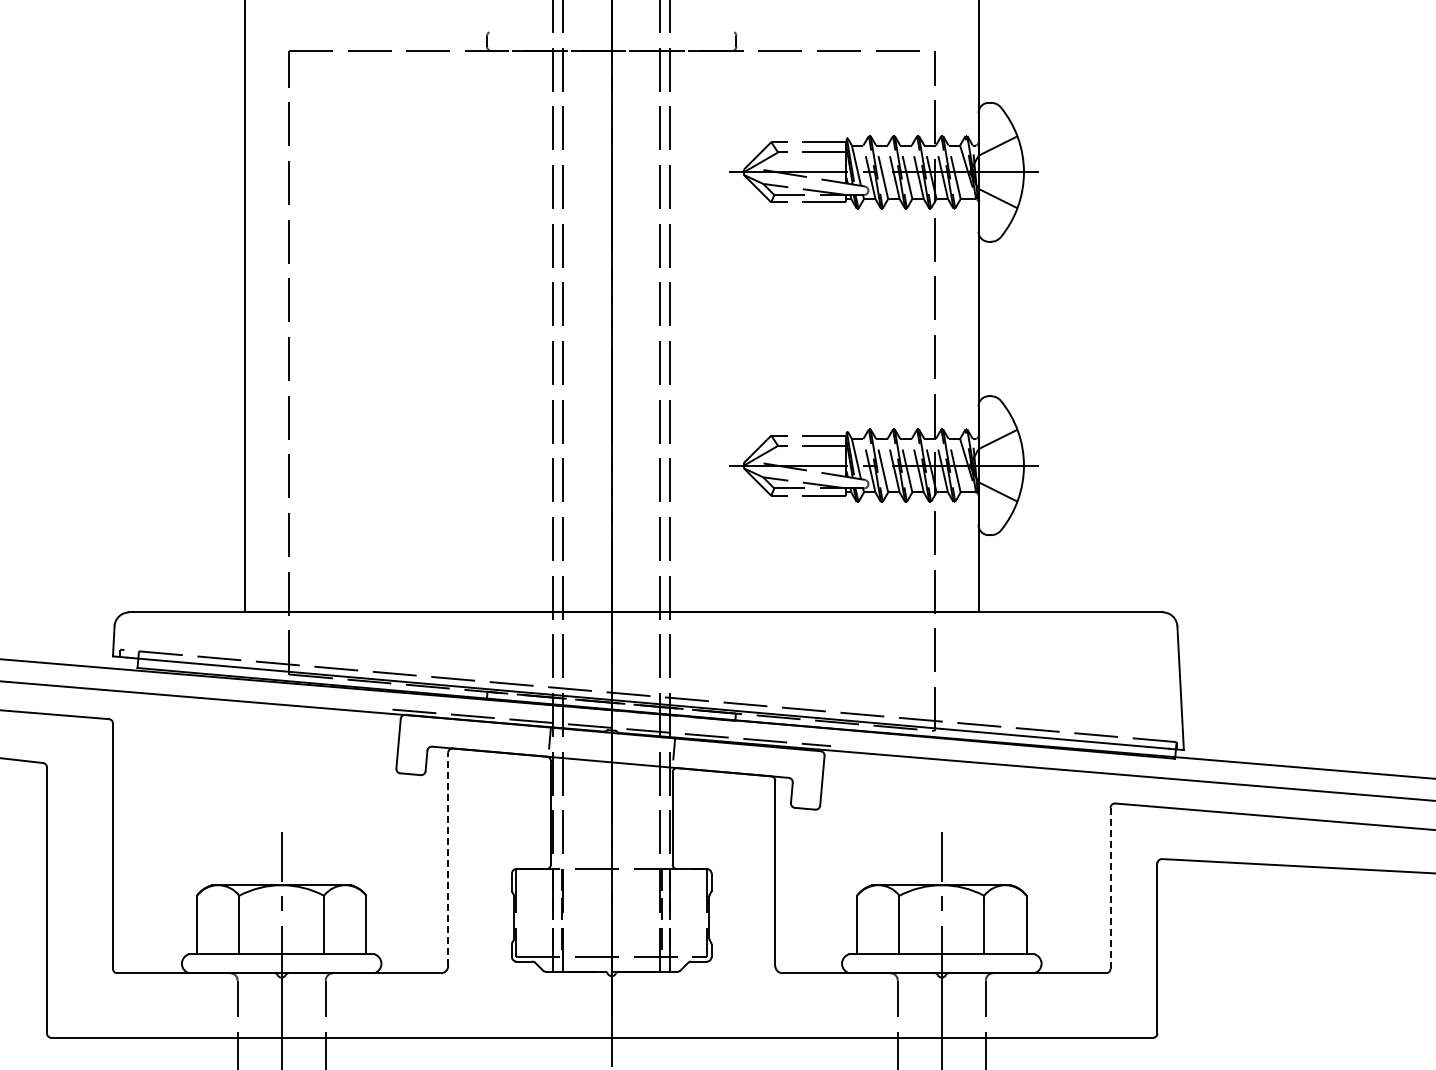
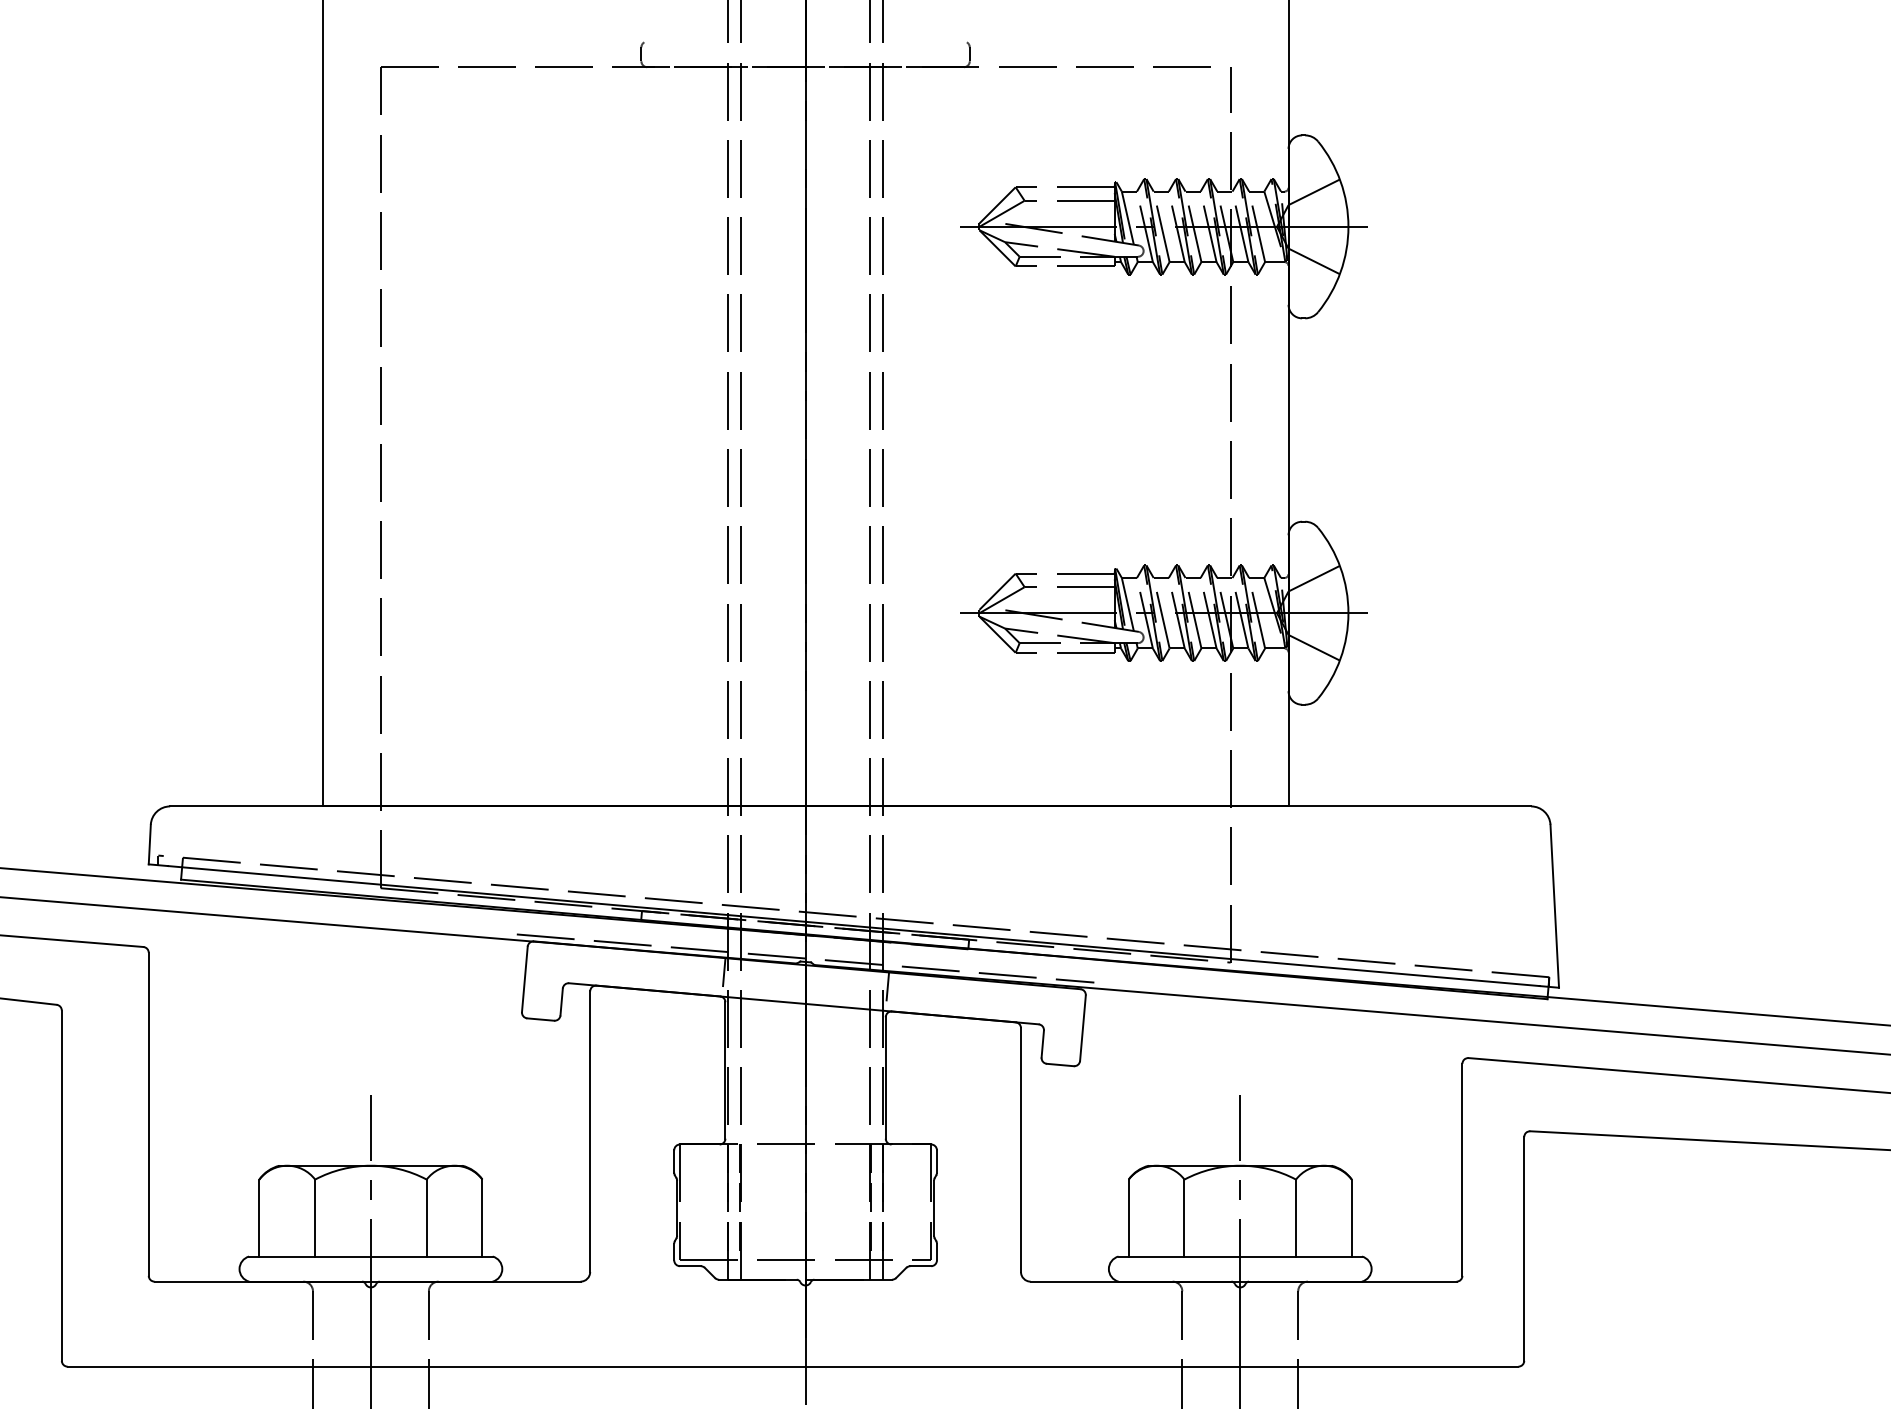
line: (448, 859) -> (590, 1131), dashed -> solid
line: (1110, 887) -> (1462, 1168), dashed -> solid

